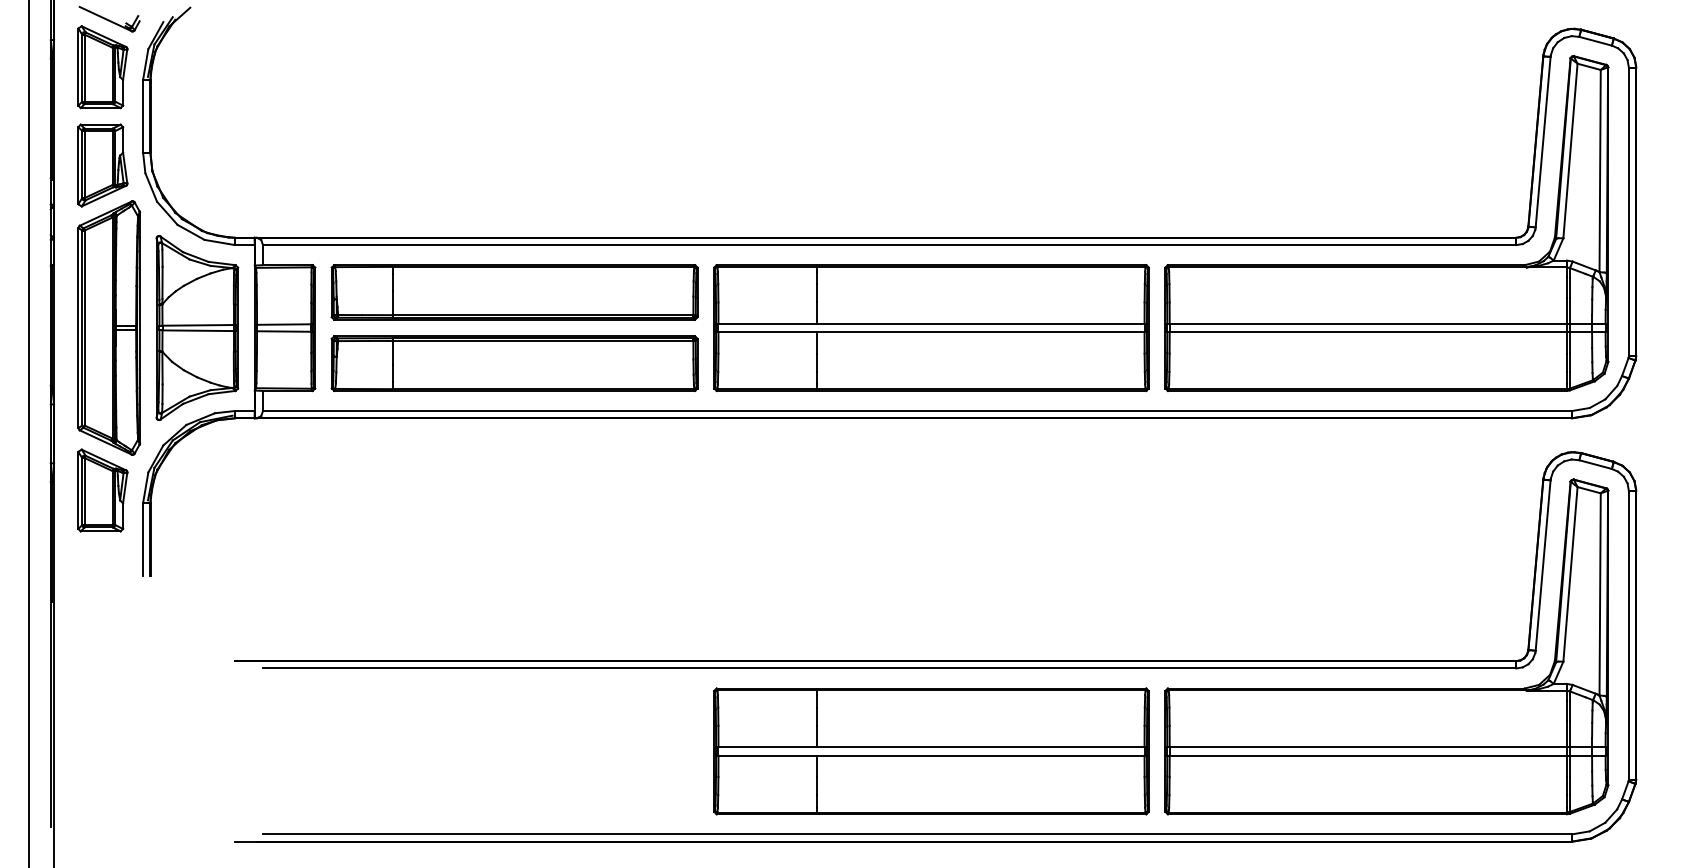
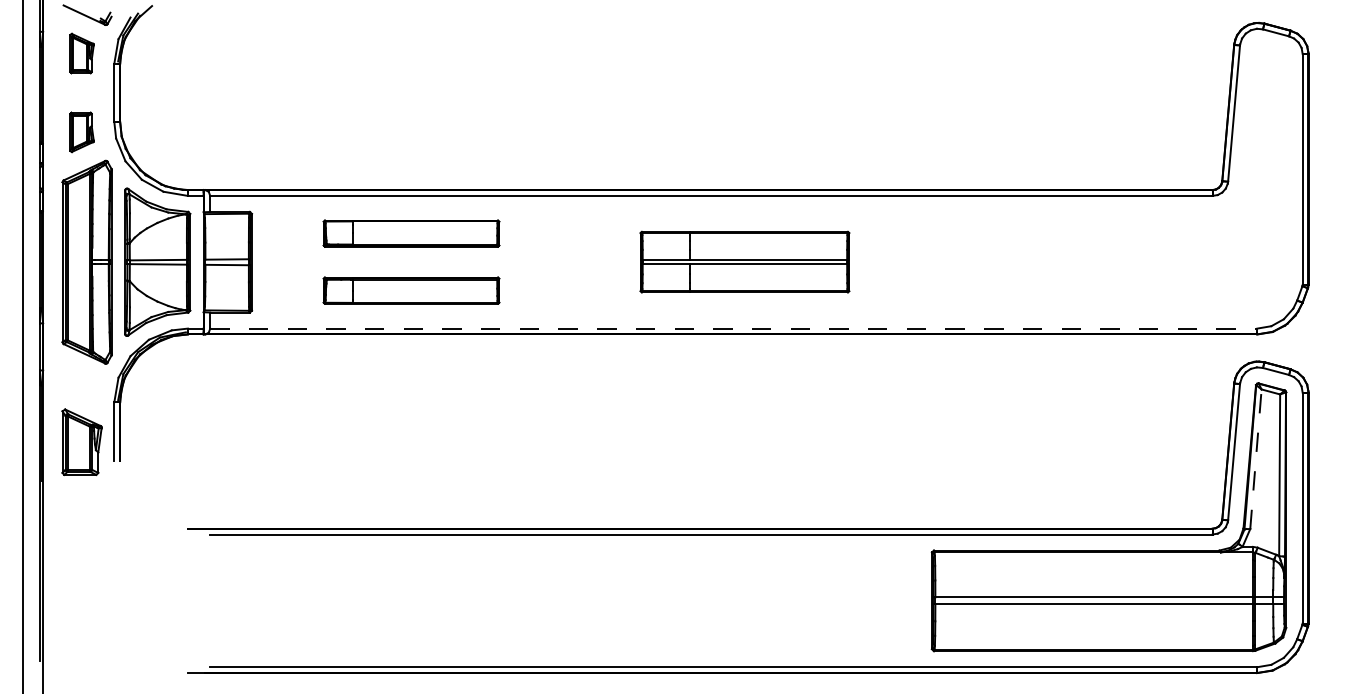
part: (102, 67) -> (81, 53), size x0.6
part: (102, 165) -> (81, 132), size x0.6
part: (1386, 264) -> (1108, 211), removed
part: (514, 292) -> (411, 233), size x0.6
part: (931, 327) -> (744, 261), size x0.6
part: (514, 363) -> (411, 290), size x0.6
line: (917, 410) -> (733, 328), solid -> dashed
part: (102, 490) -> (81, 442), moved
line: (1569, 573) -> (1255, 458), solid -> dashed
part: (931, 750) -> (744, 600), removed

